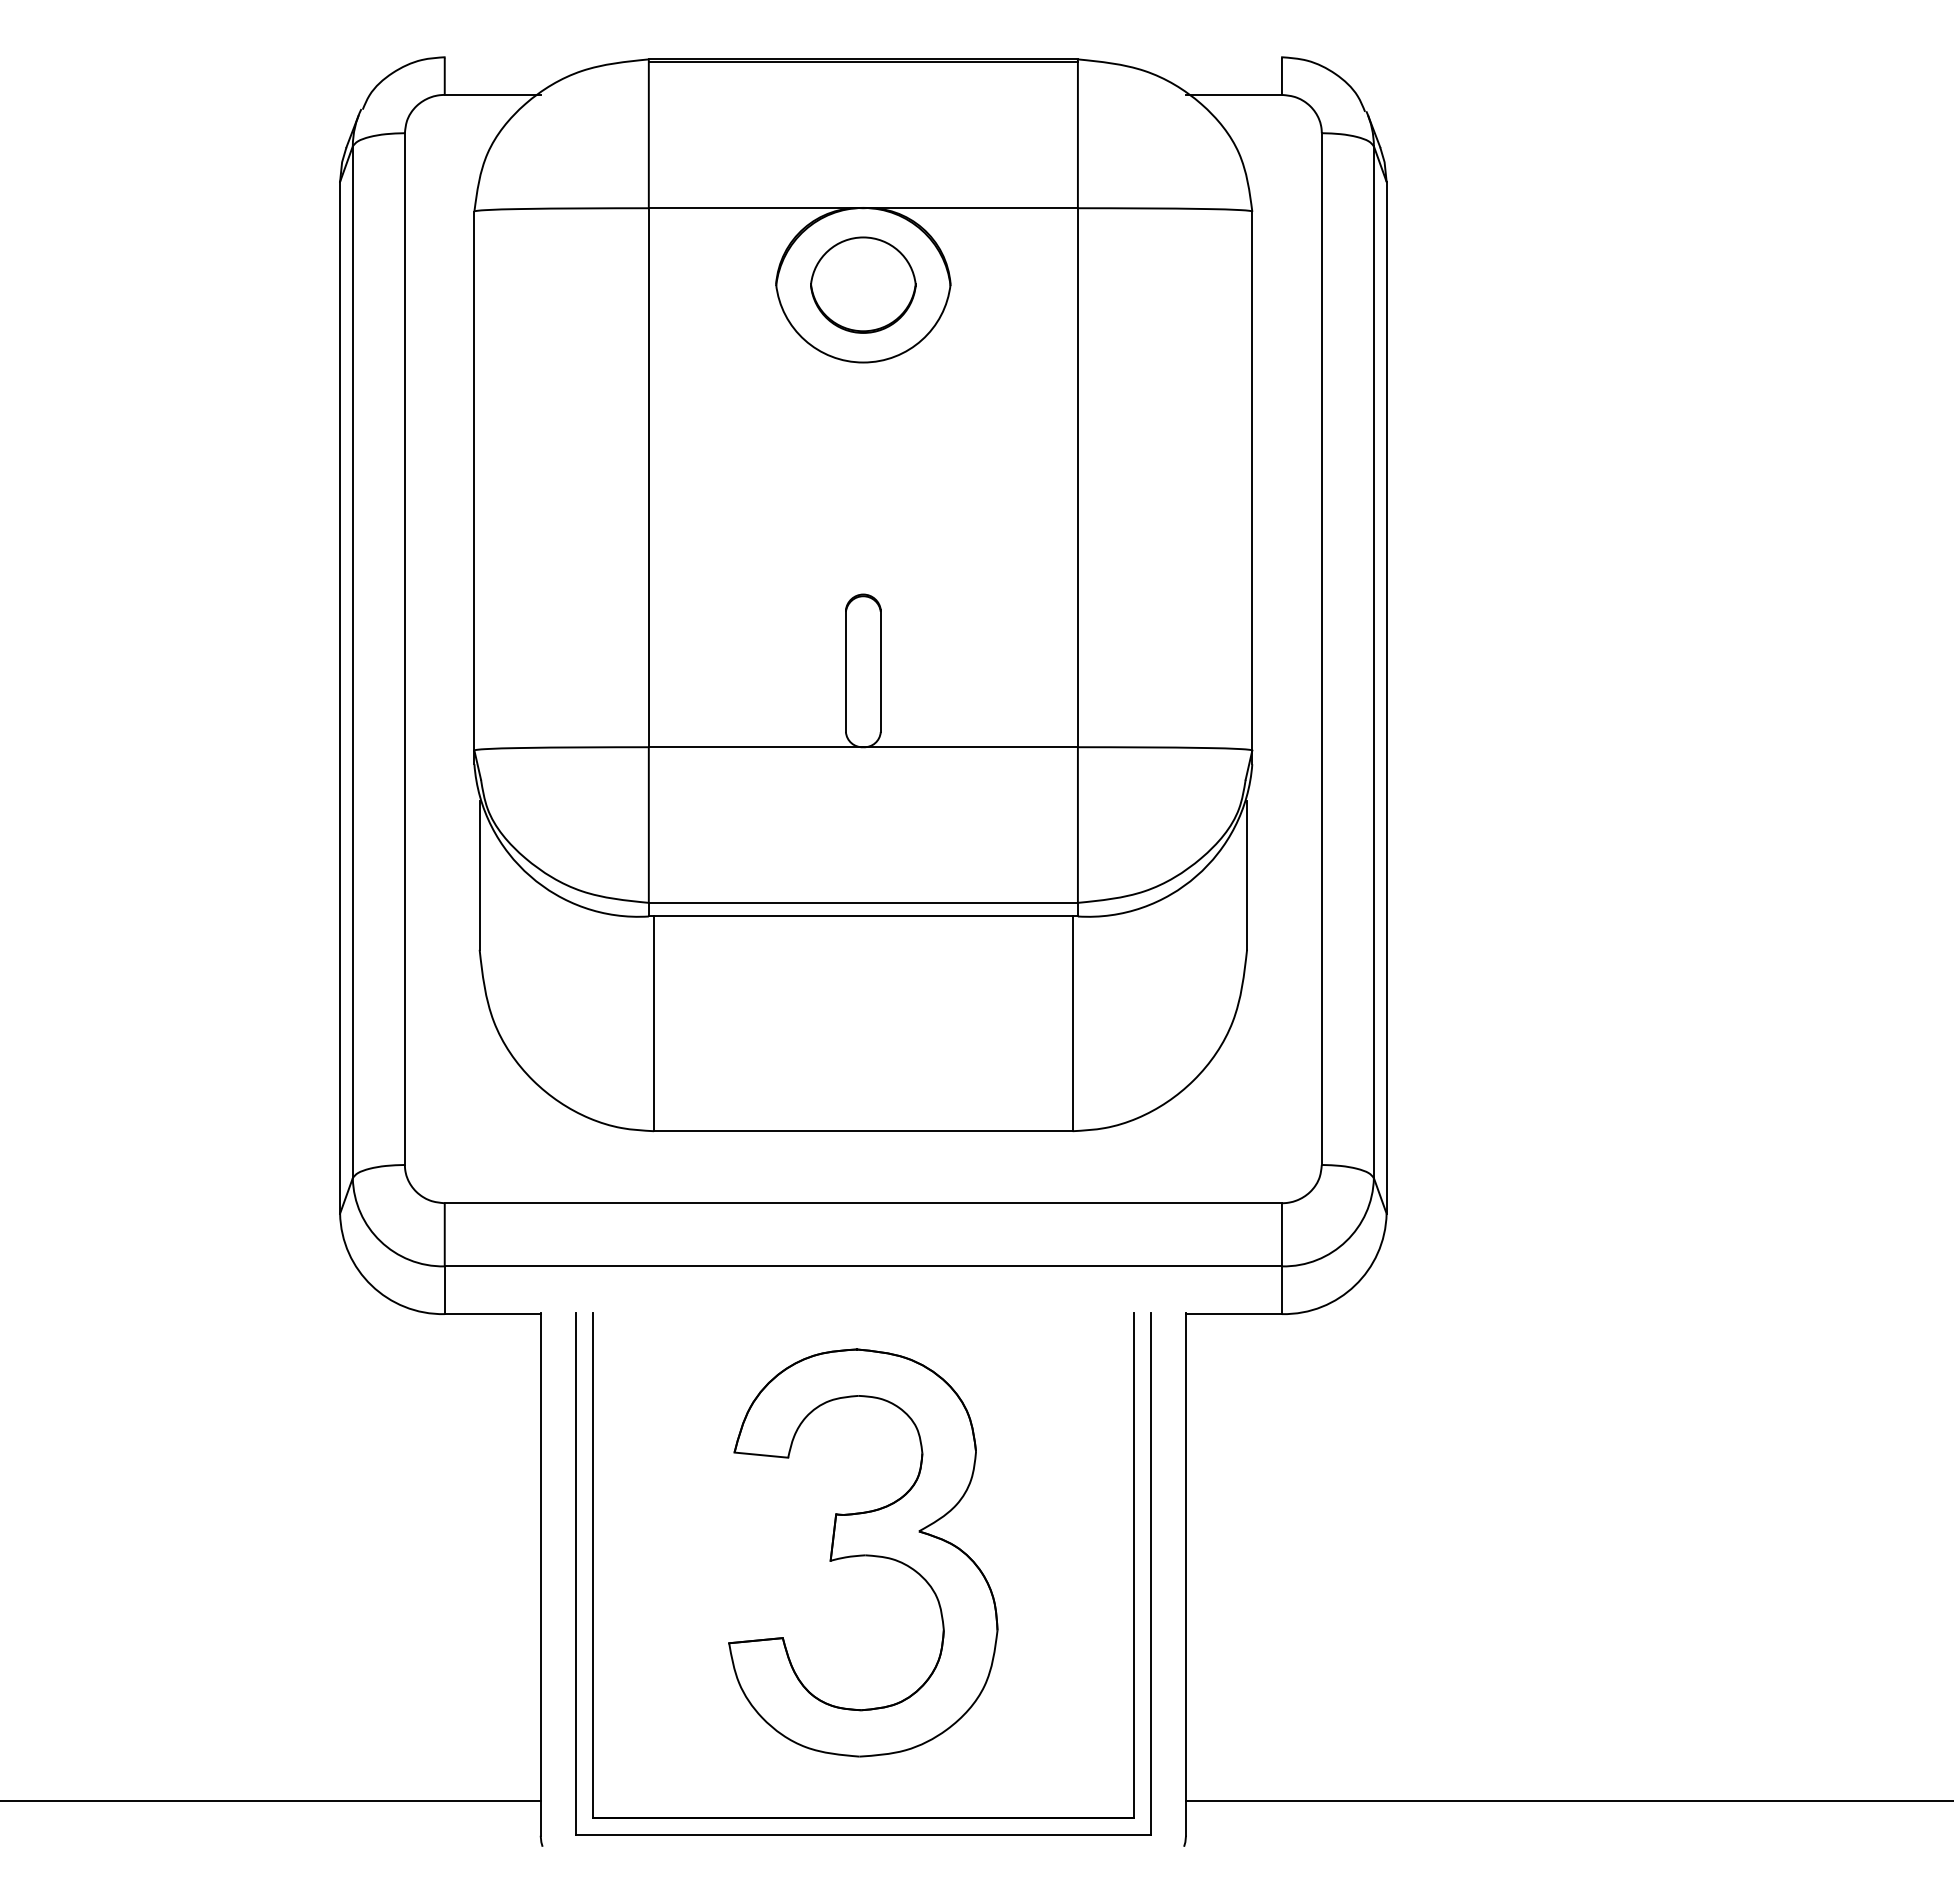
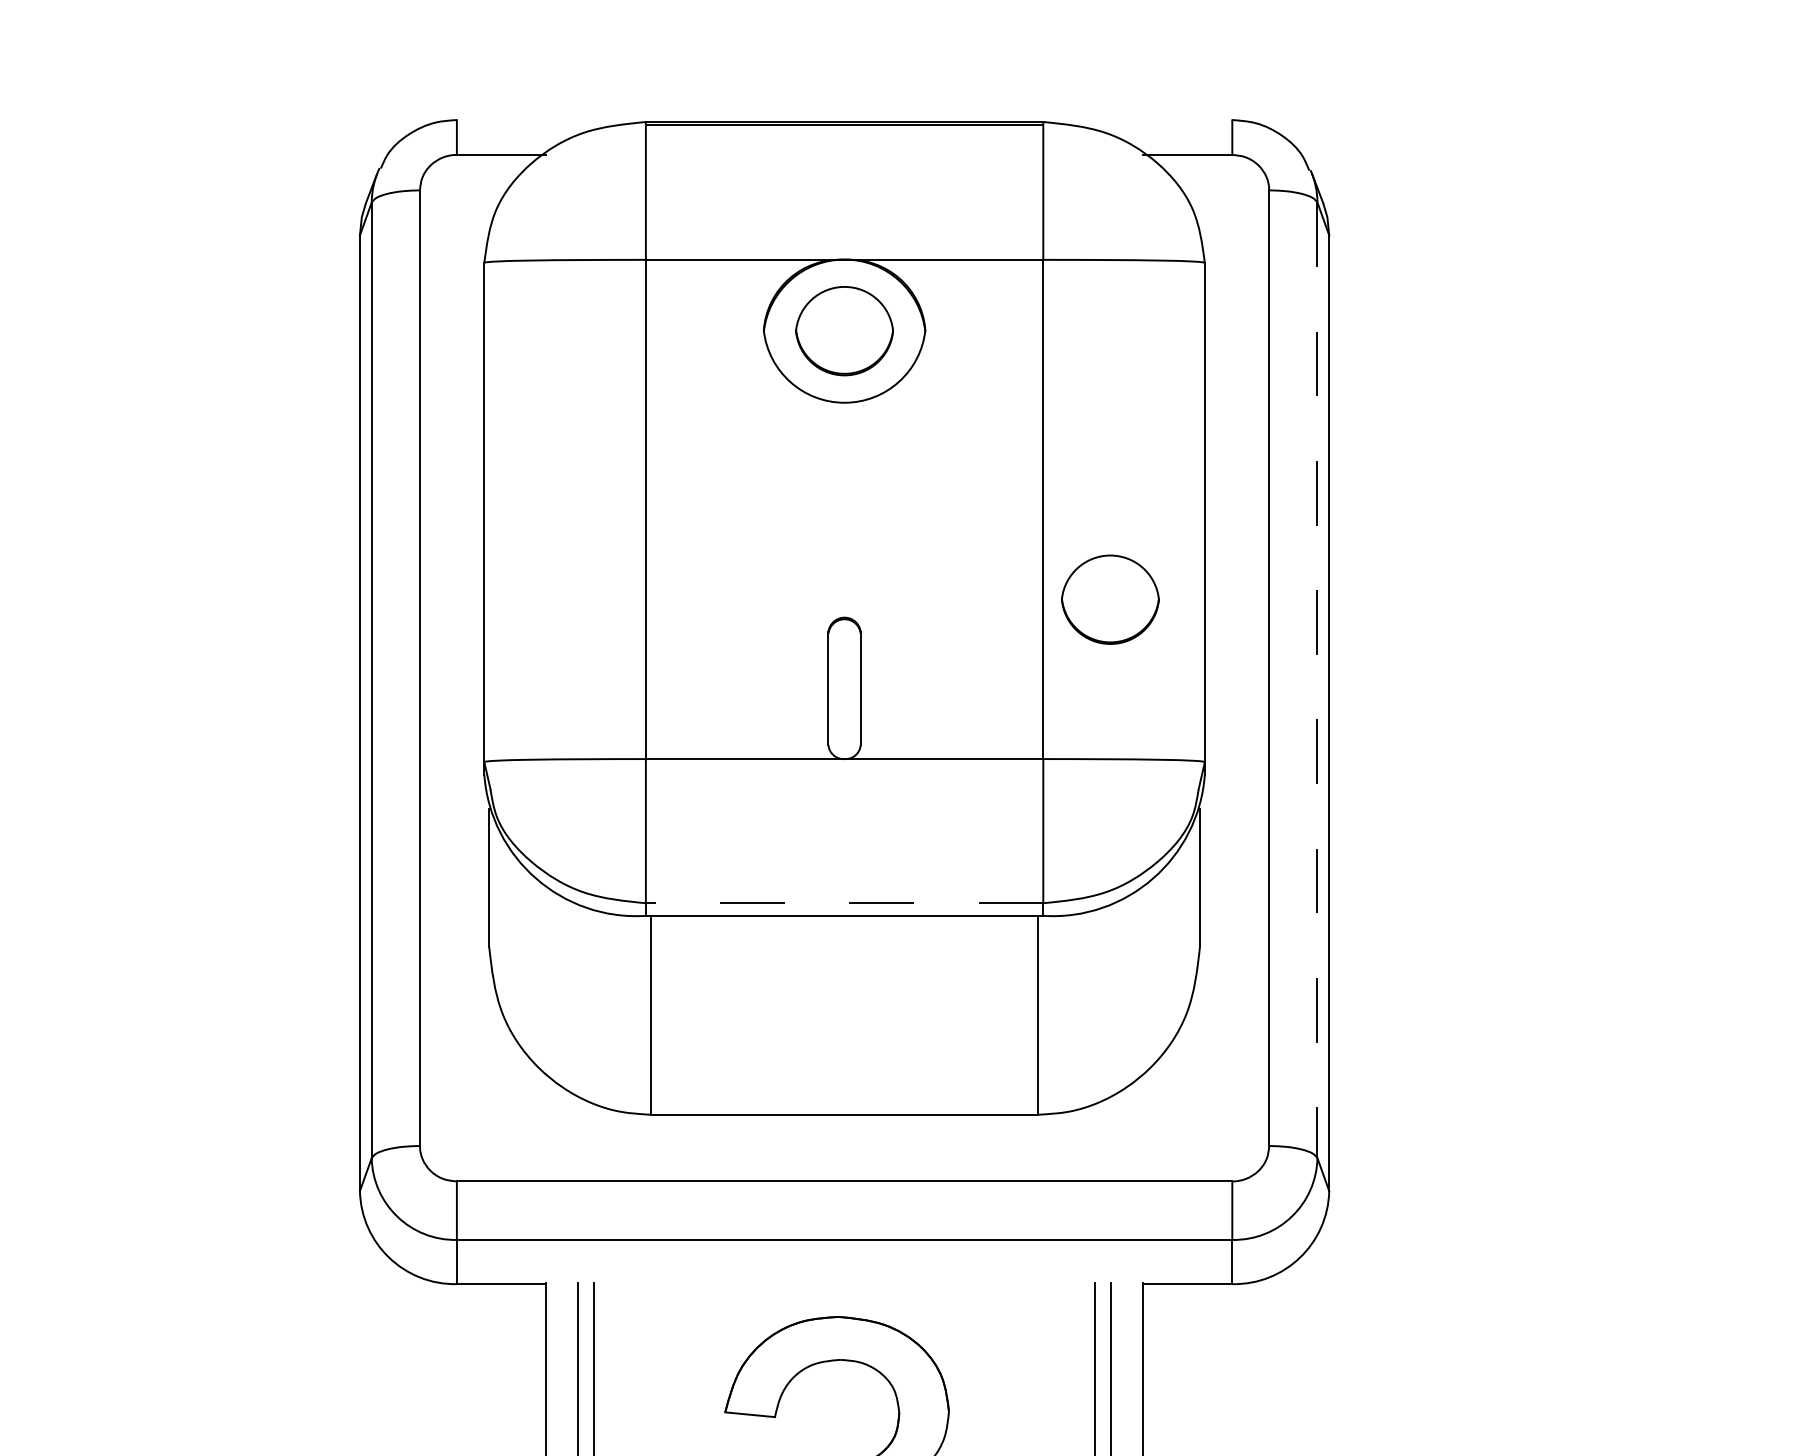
part: (1150, 574) -> (1110, 599), added
line: (1373, 662) -> (1317, 680), solid -> dashed
line: (863, 902) -> (844, 902), solid -> dashed

